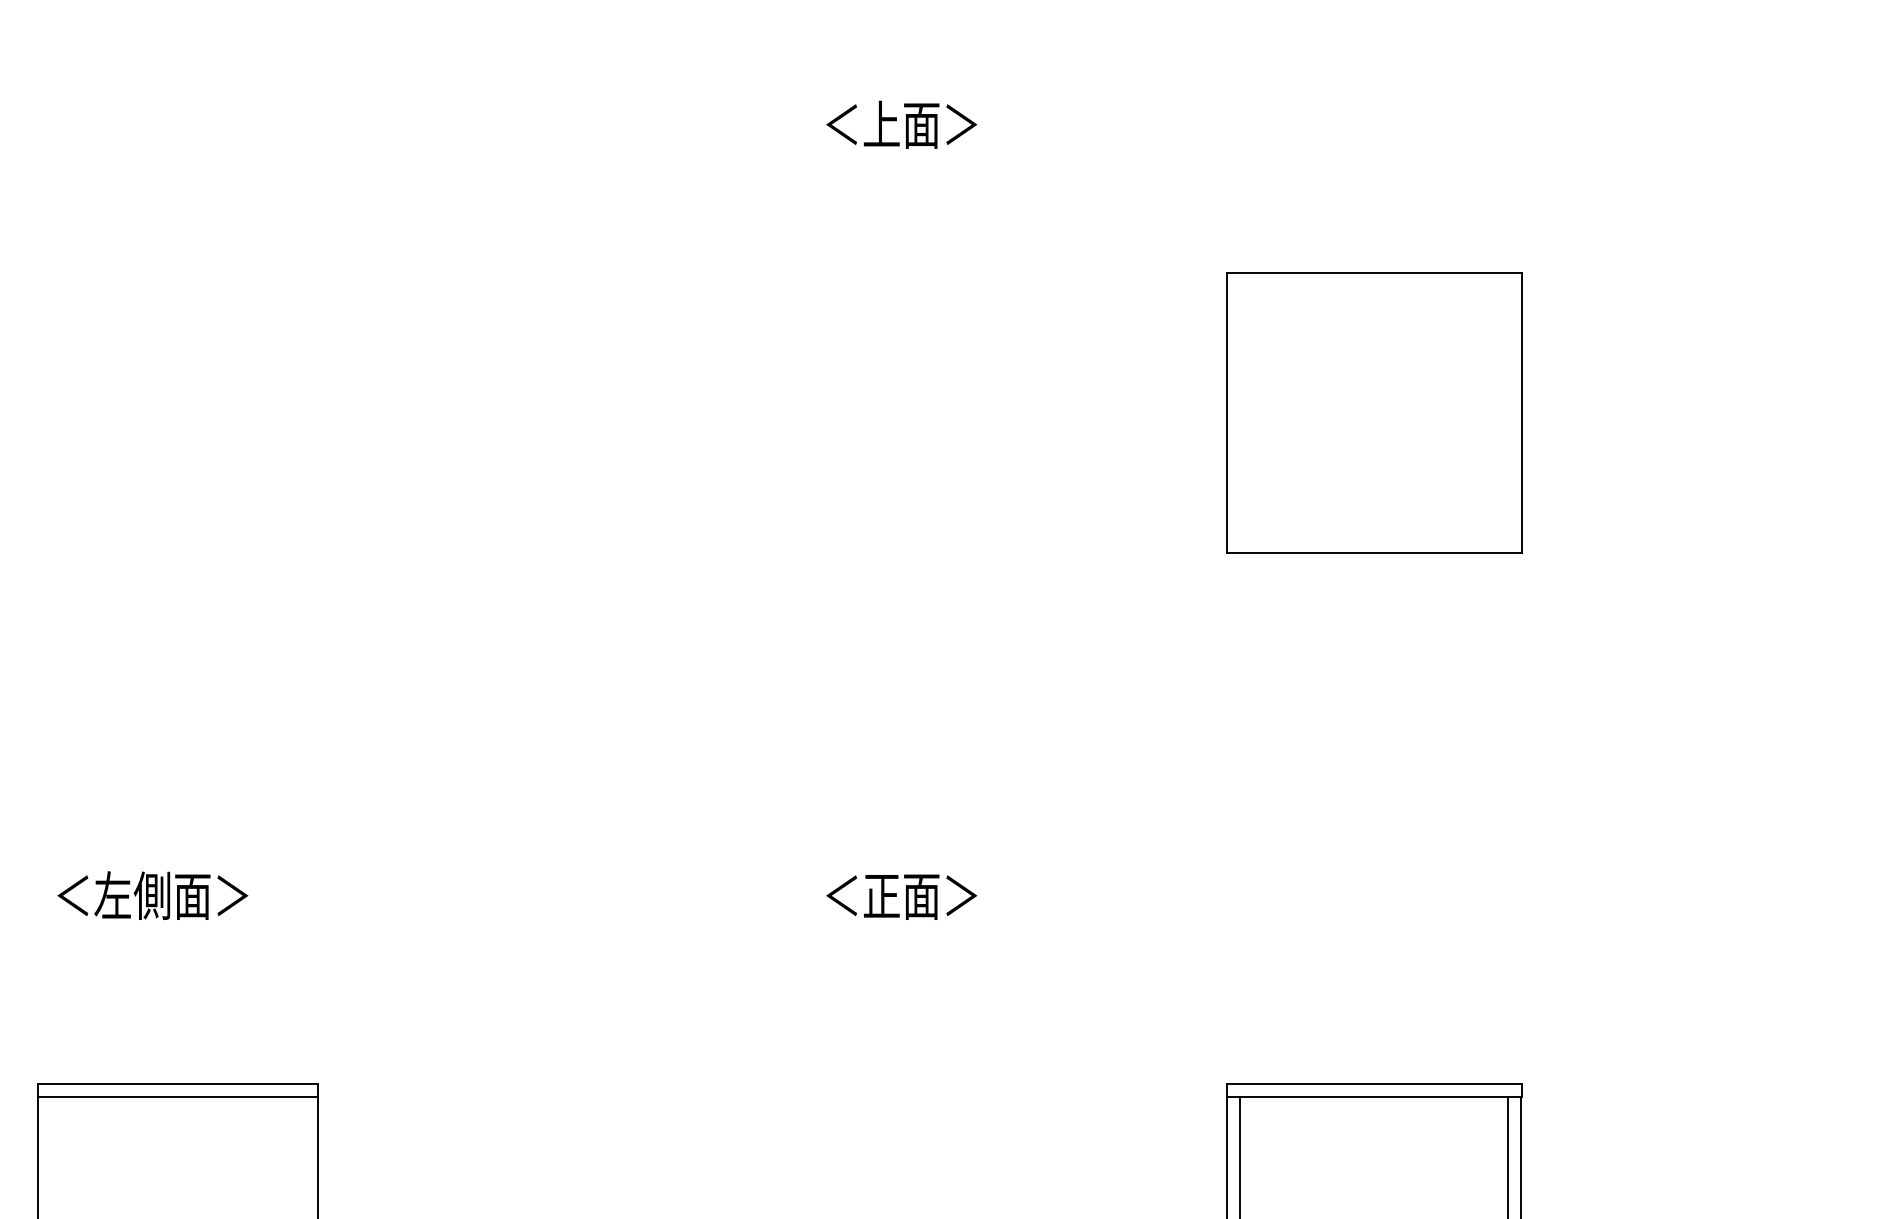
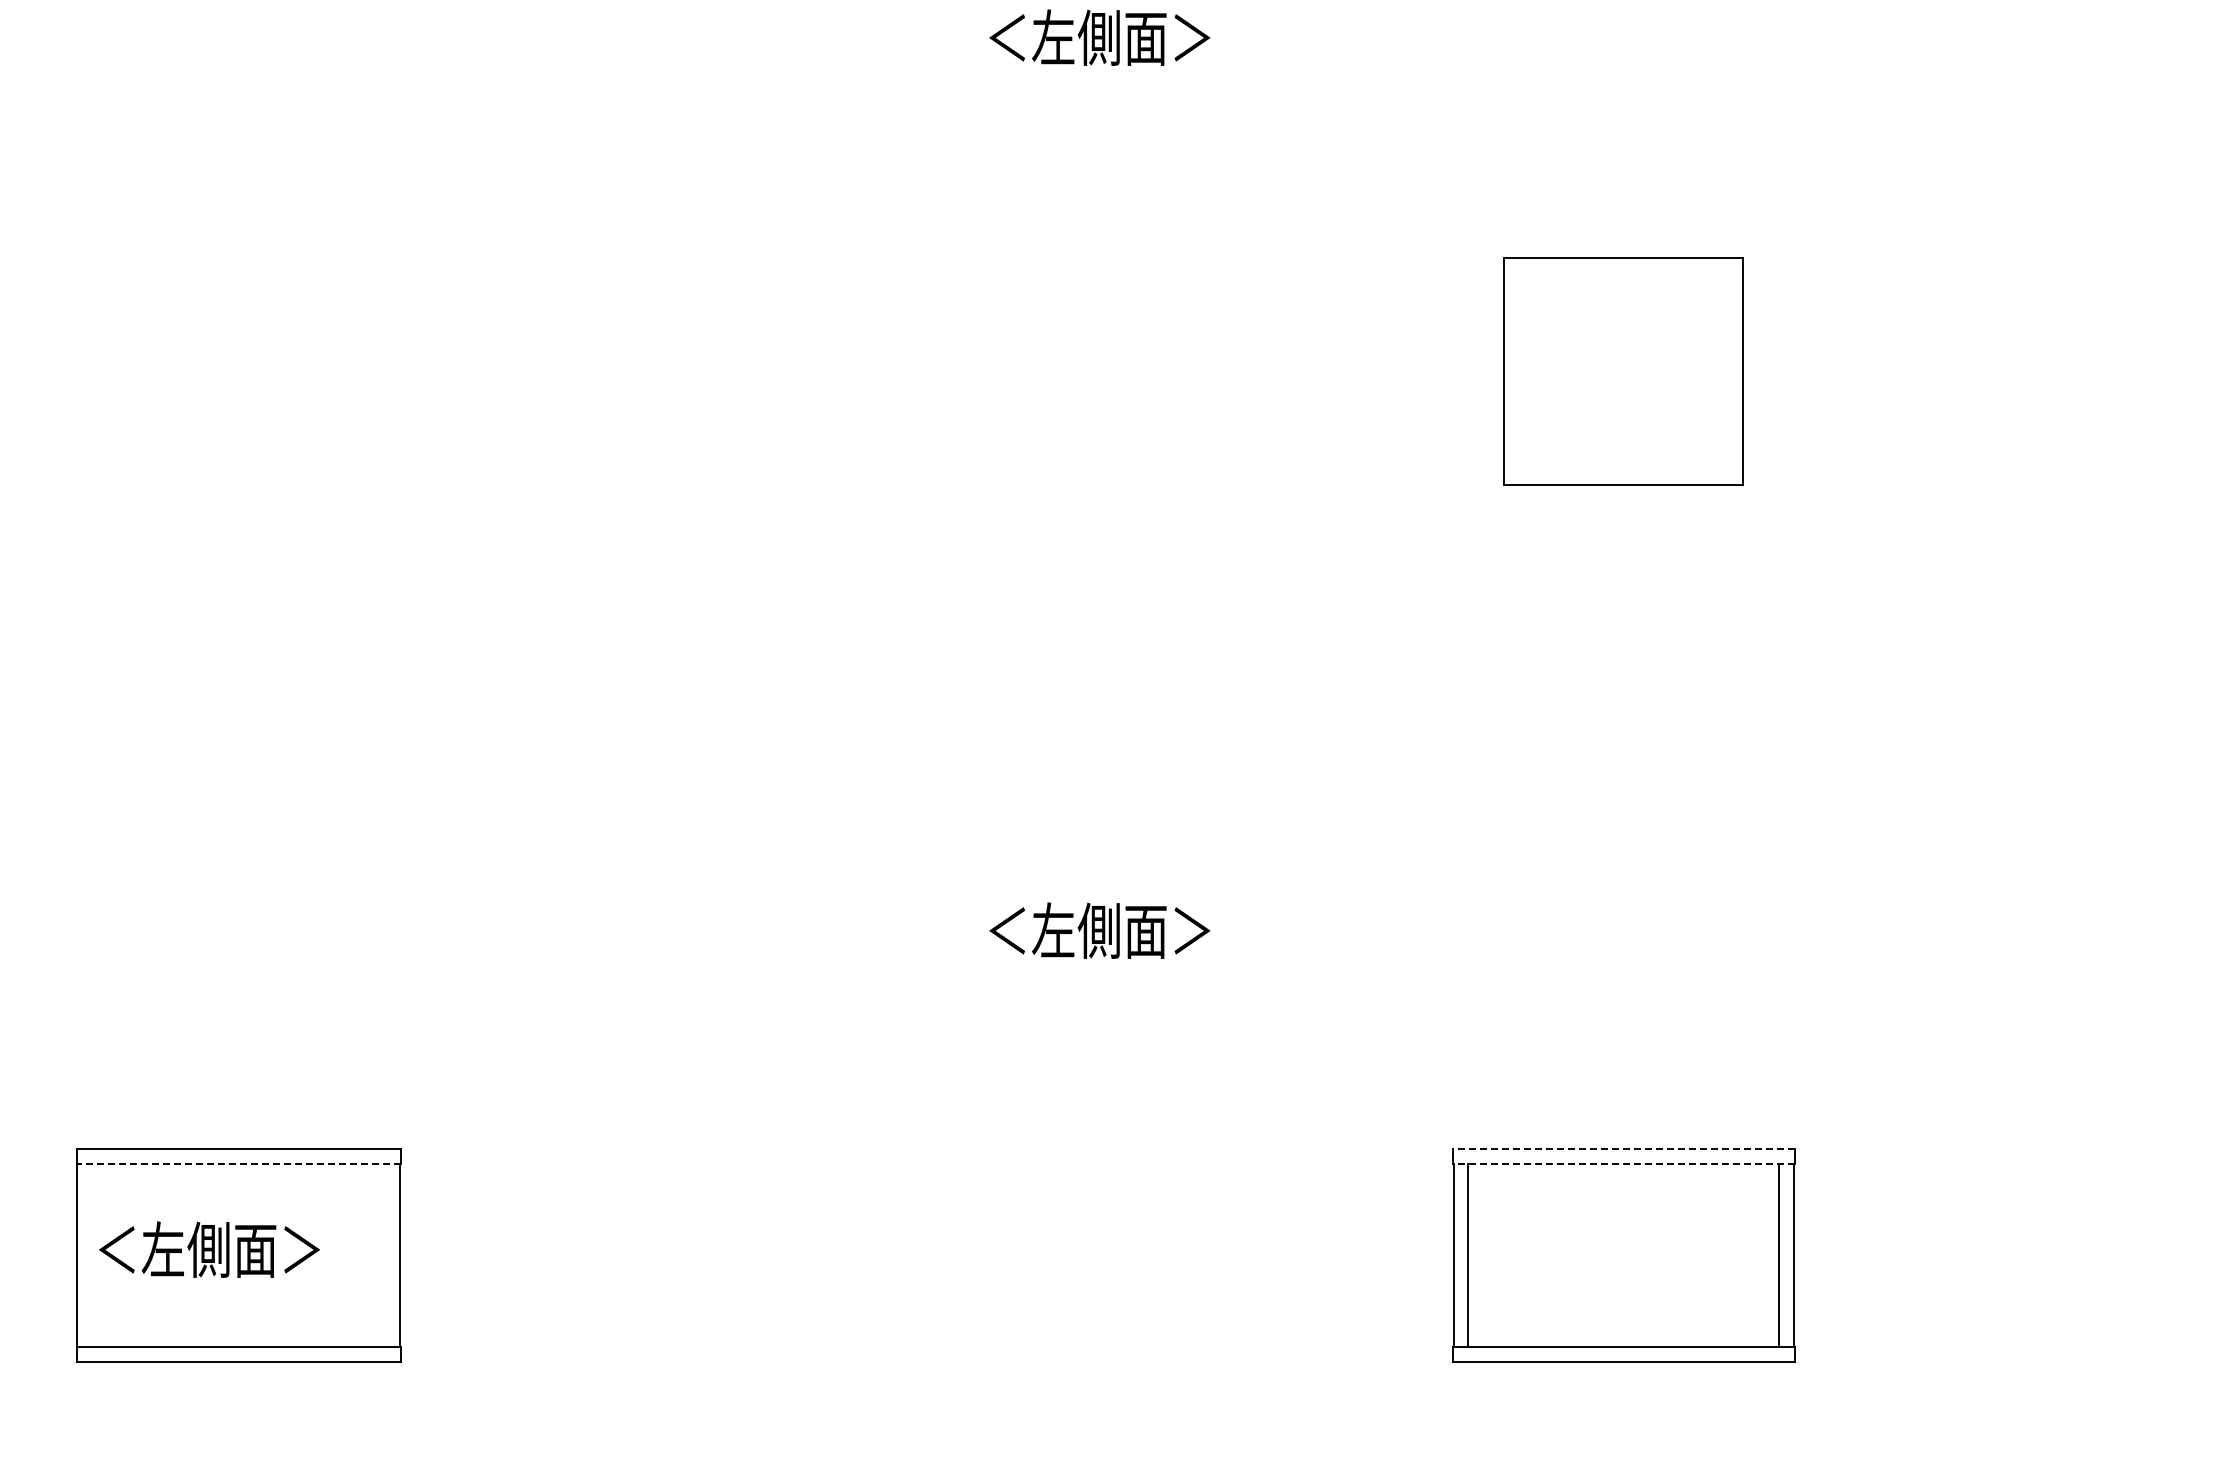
text: (940, 124) -> (1121, 37), ＜上面＞ -> ＜左側面＞
part: (1373, 412) -> (1623, 371), size x0.7
text: (152, 895) -> (209, 1249), moved
text: (940, 895) -> (1121, 930), ＜正面＞ -> ＜左側面＞
line: (1373, 1083) -> (1623, 1148), solid -> dashed
line: (177, 1096) -> (238, 1163), solid -> dashed
line: (1373, 1096) -> (1623, 1163), solid -> dashed

